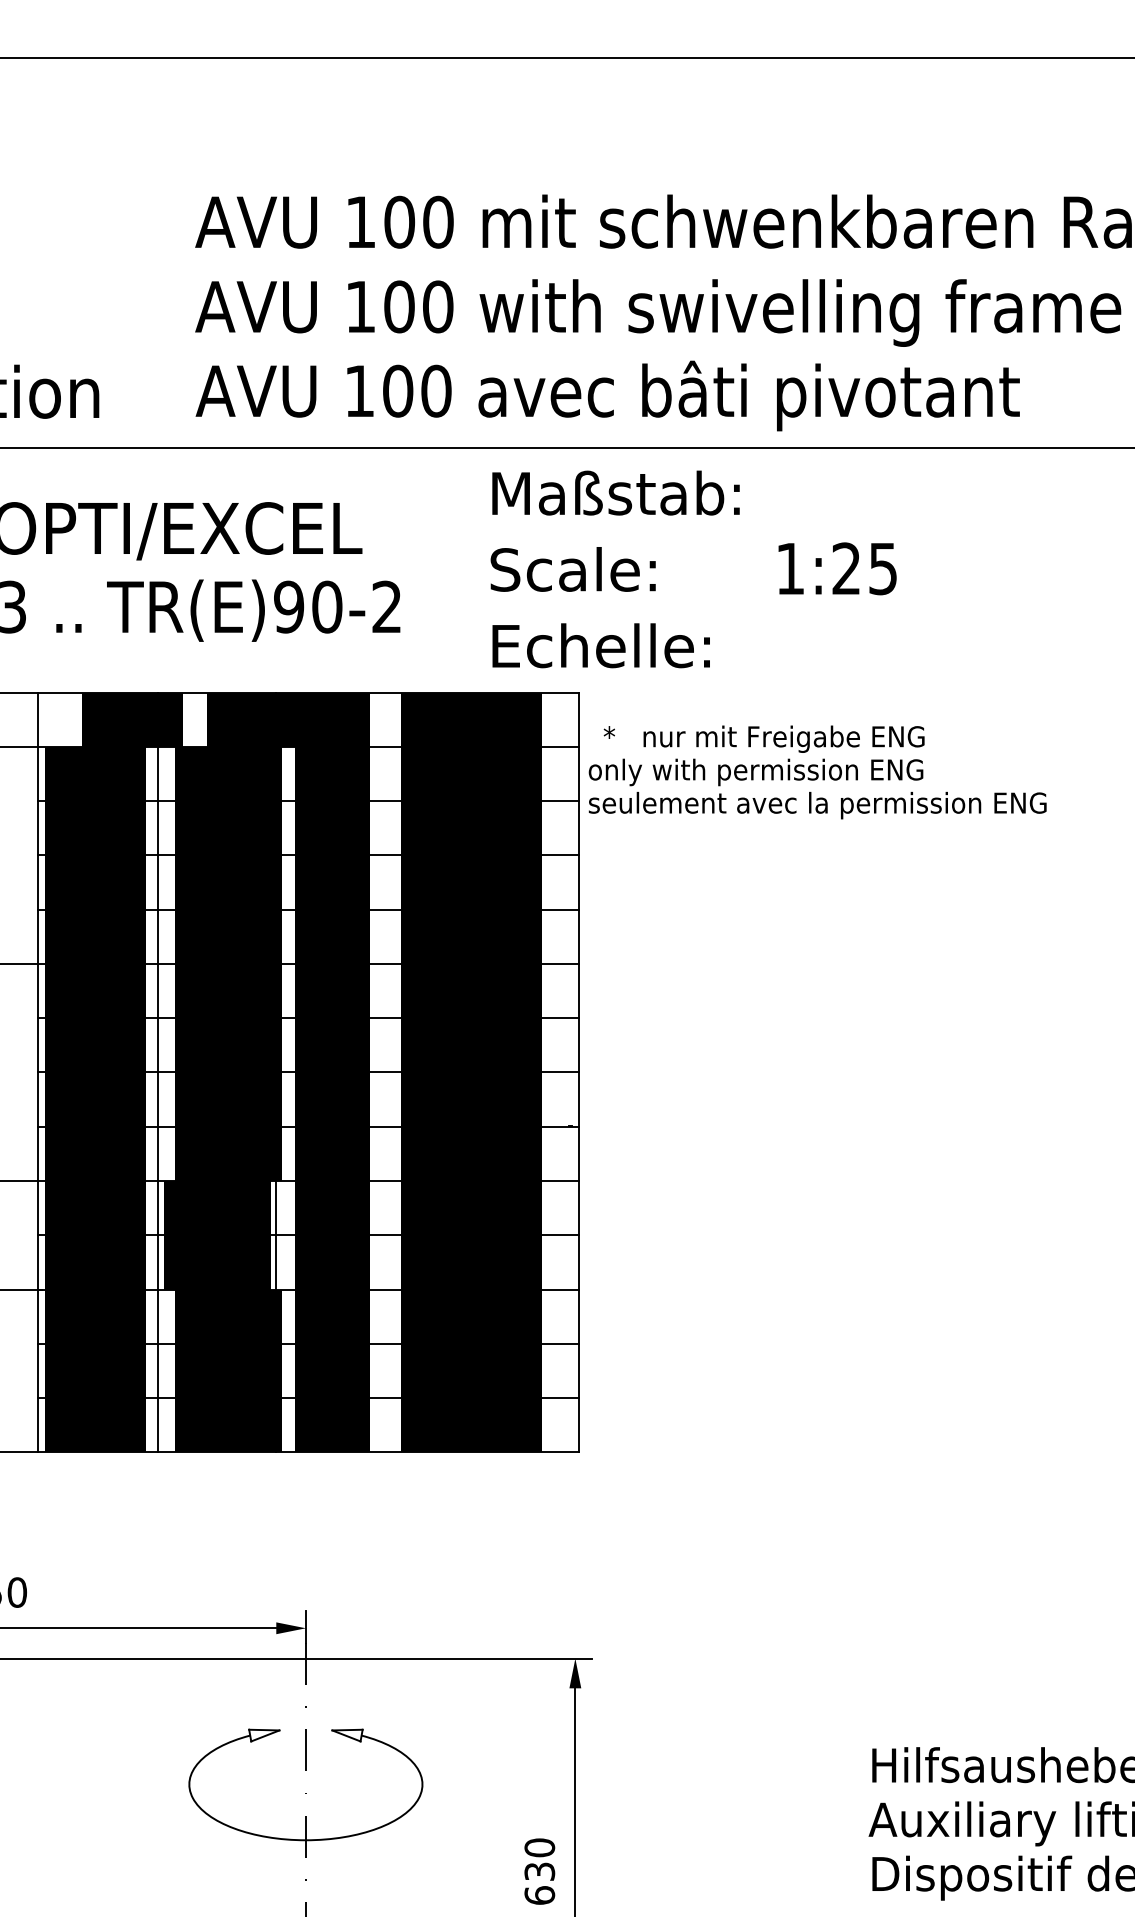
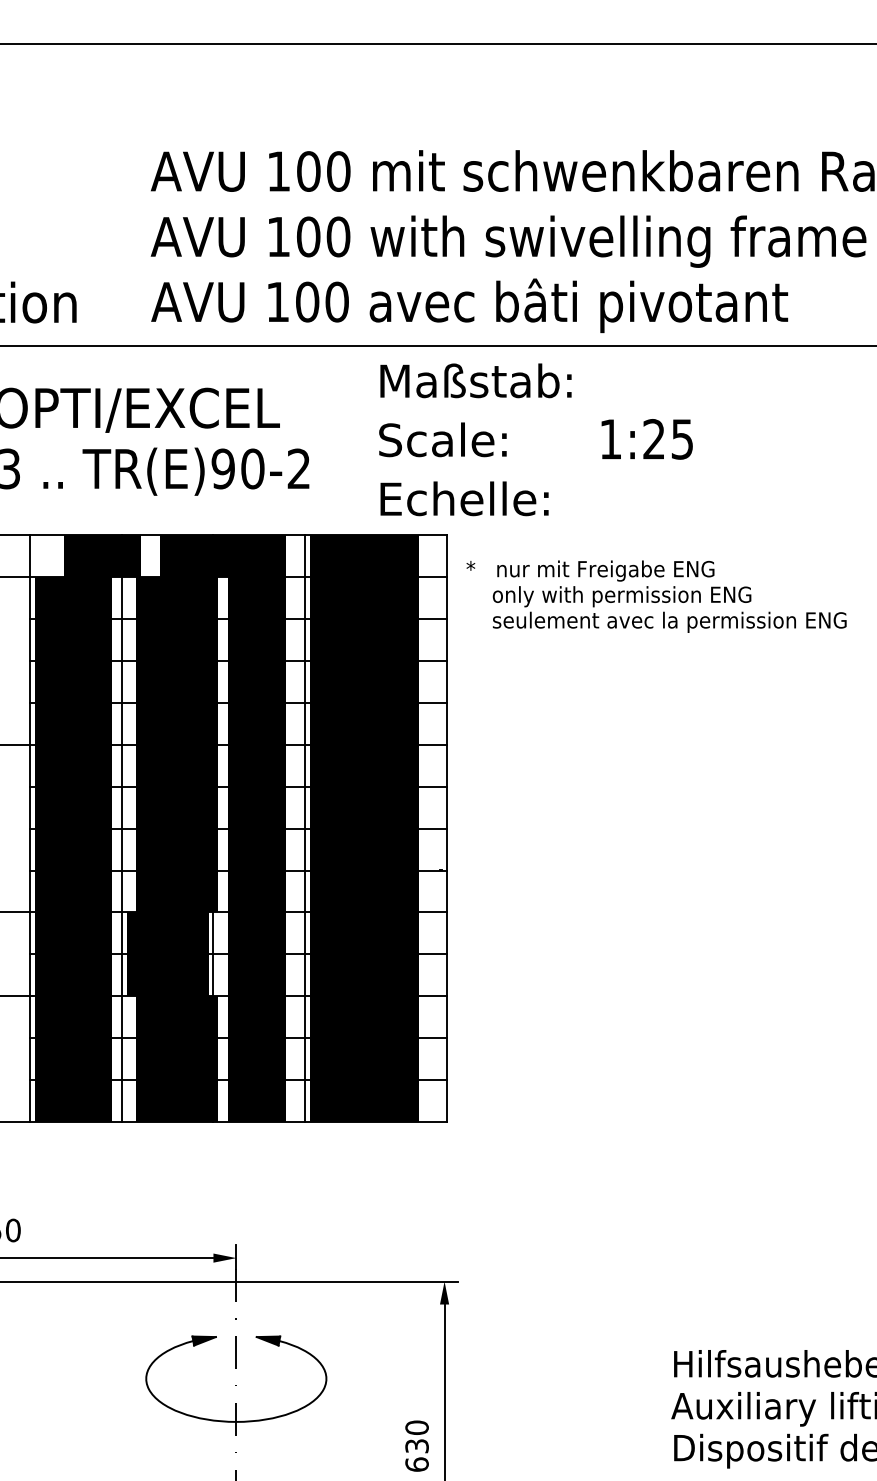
text: (817, 788) -> (669, 609), moved
line: (394, 1072) -> (304, 828), added
fill: (264, 1735) -> (204, 1340), added
fill: (347, 1735) -> (268, 1340), added

